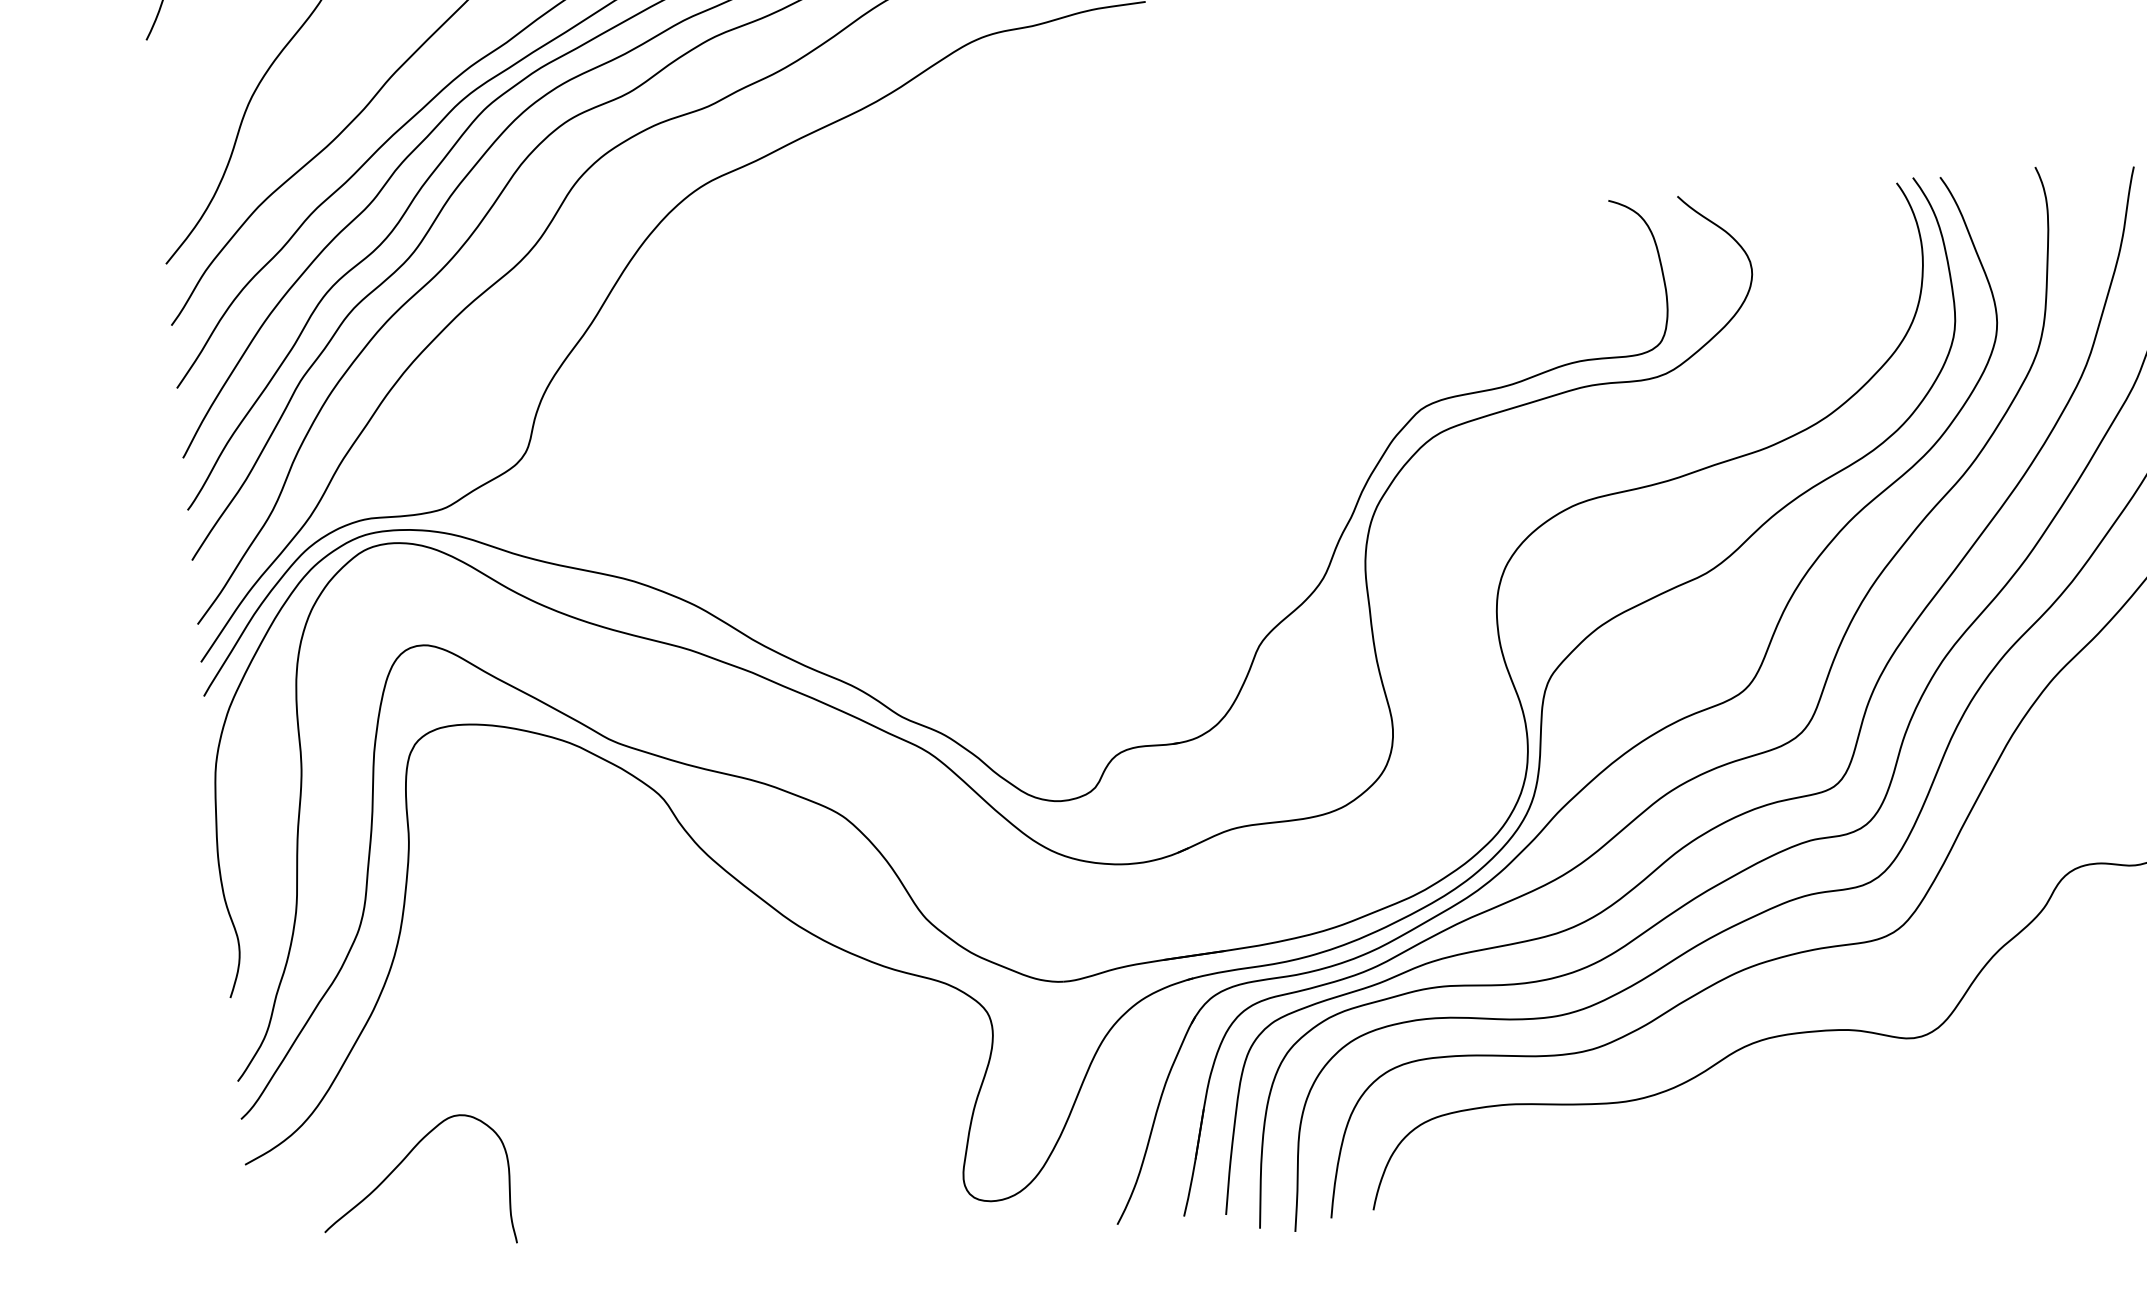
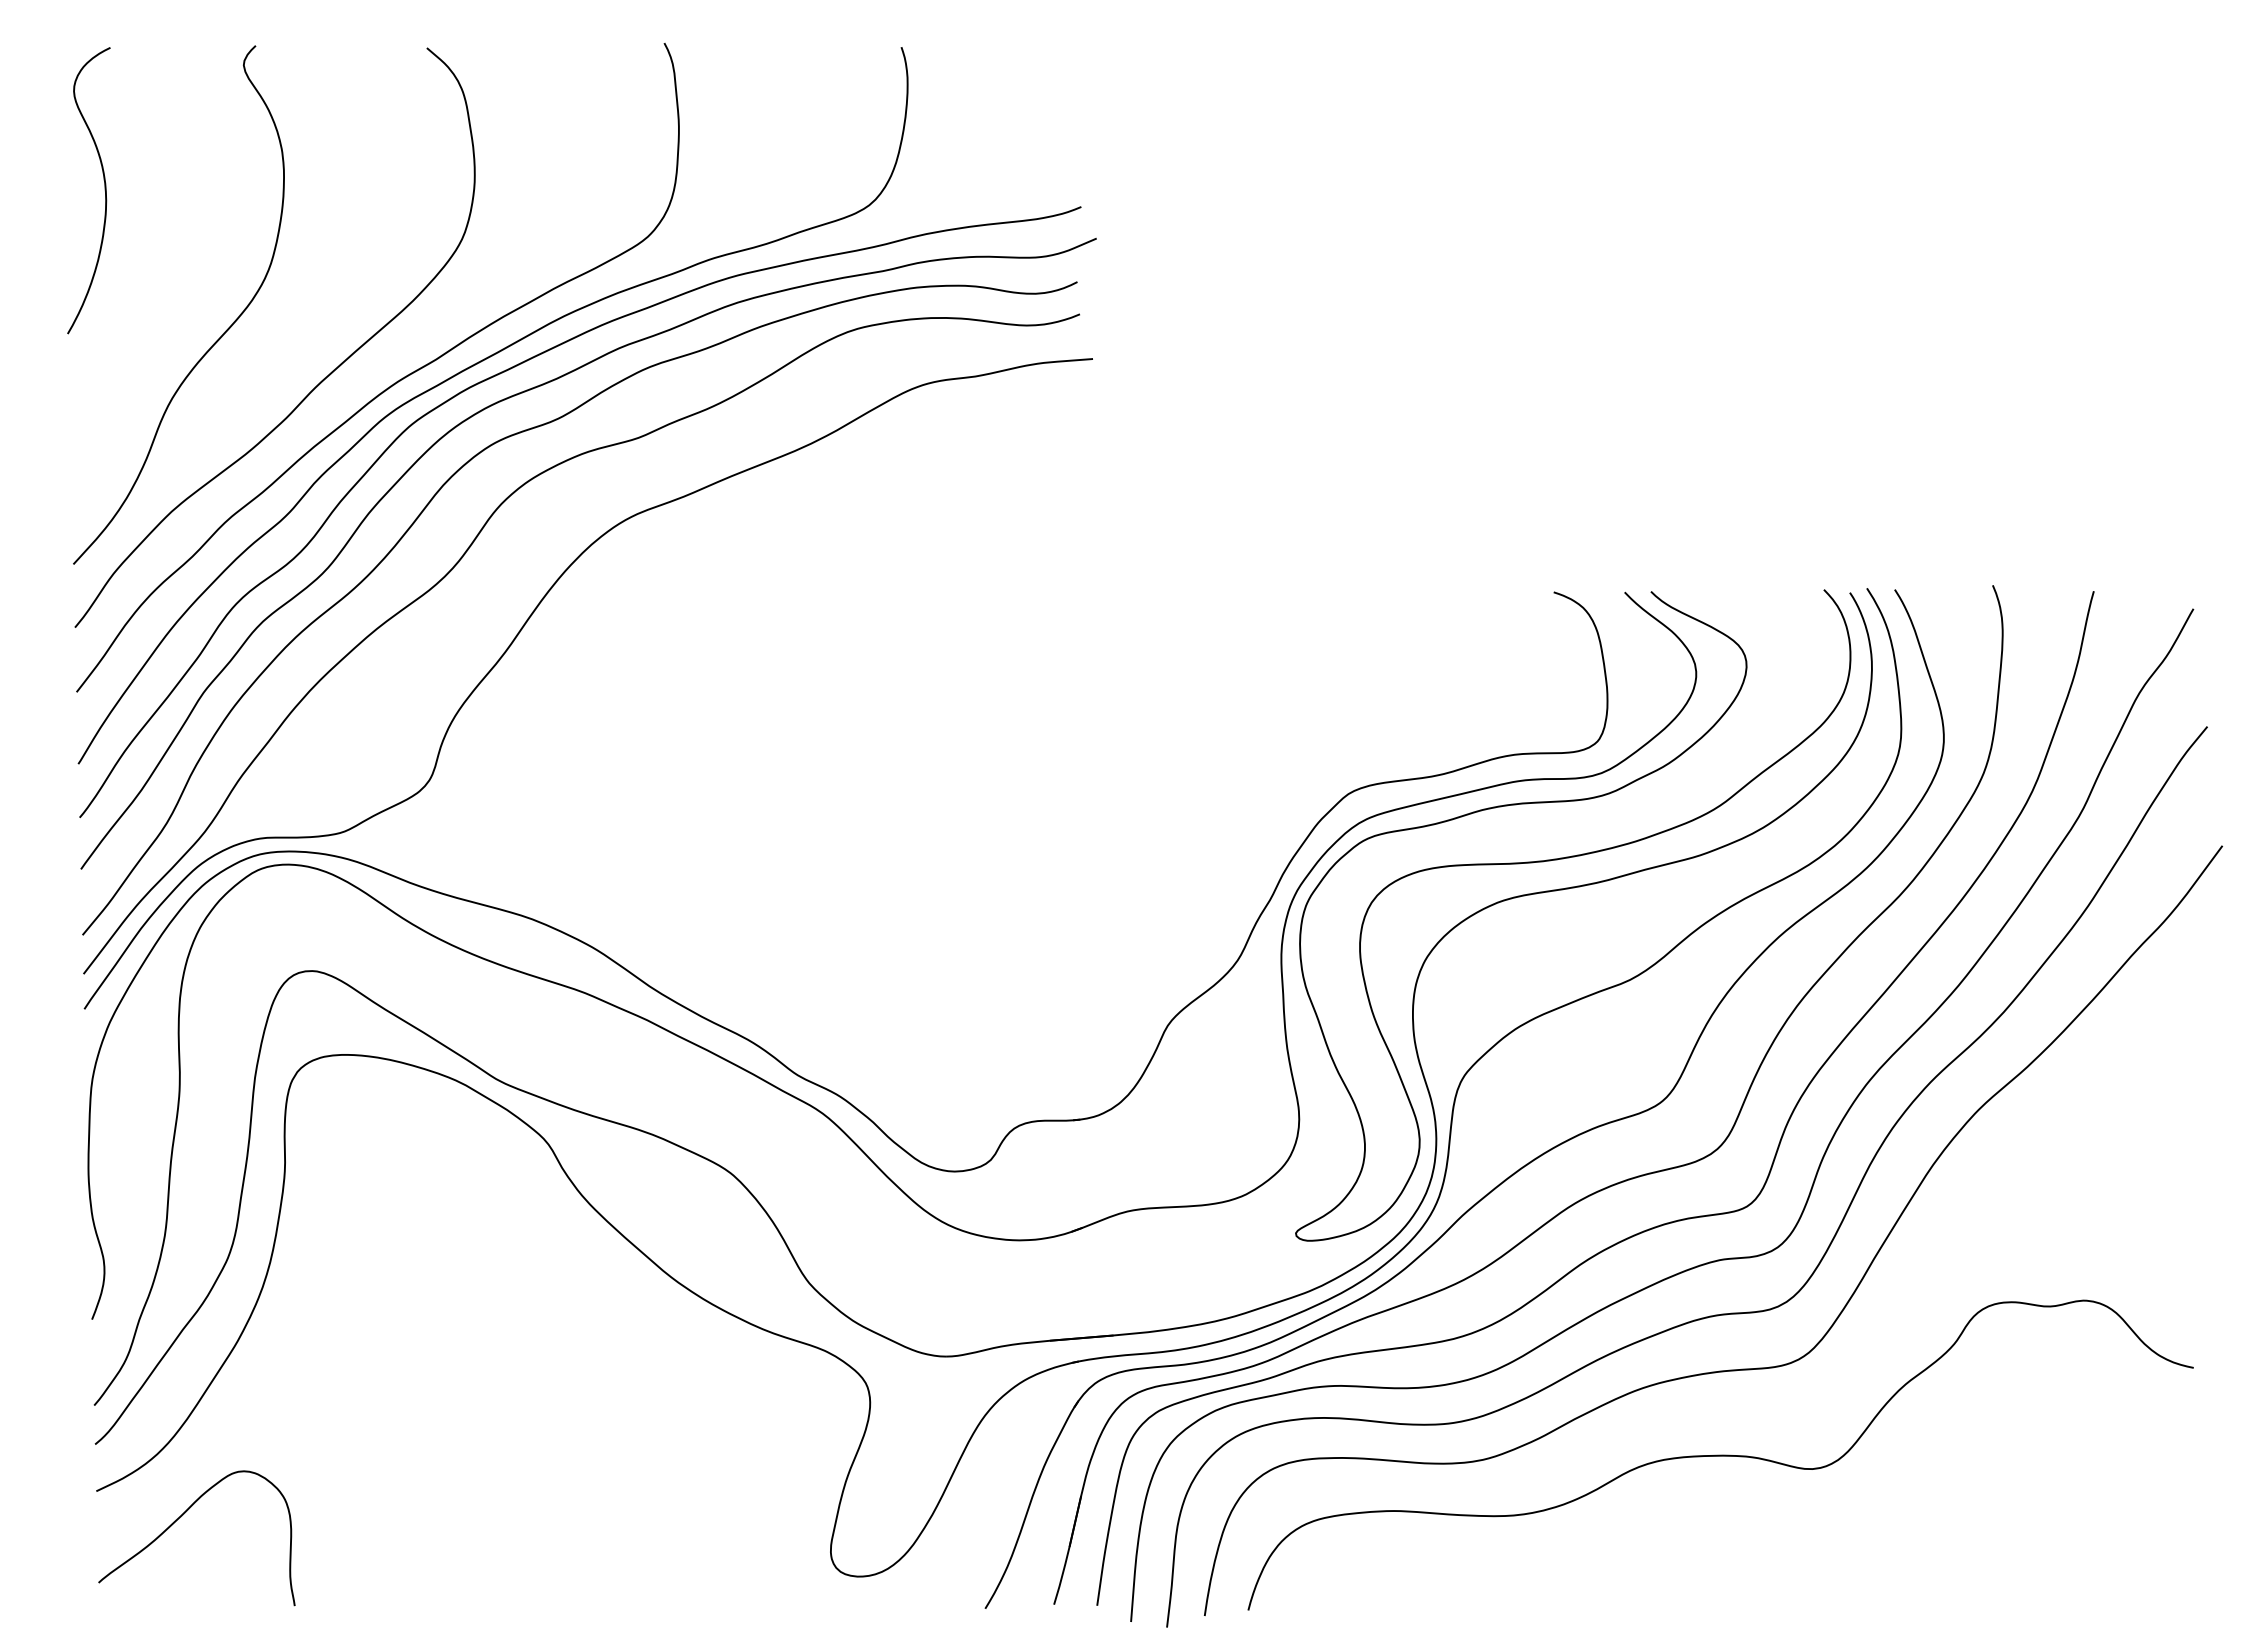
curve: (1634, 460) -> (1563, 859), added
curve: (401, 1163) -> (181, 1517), moved

